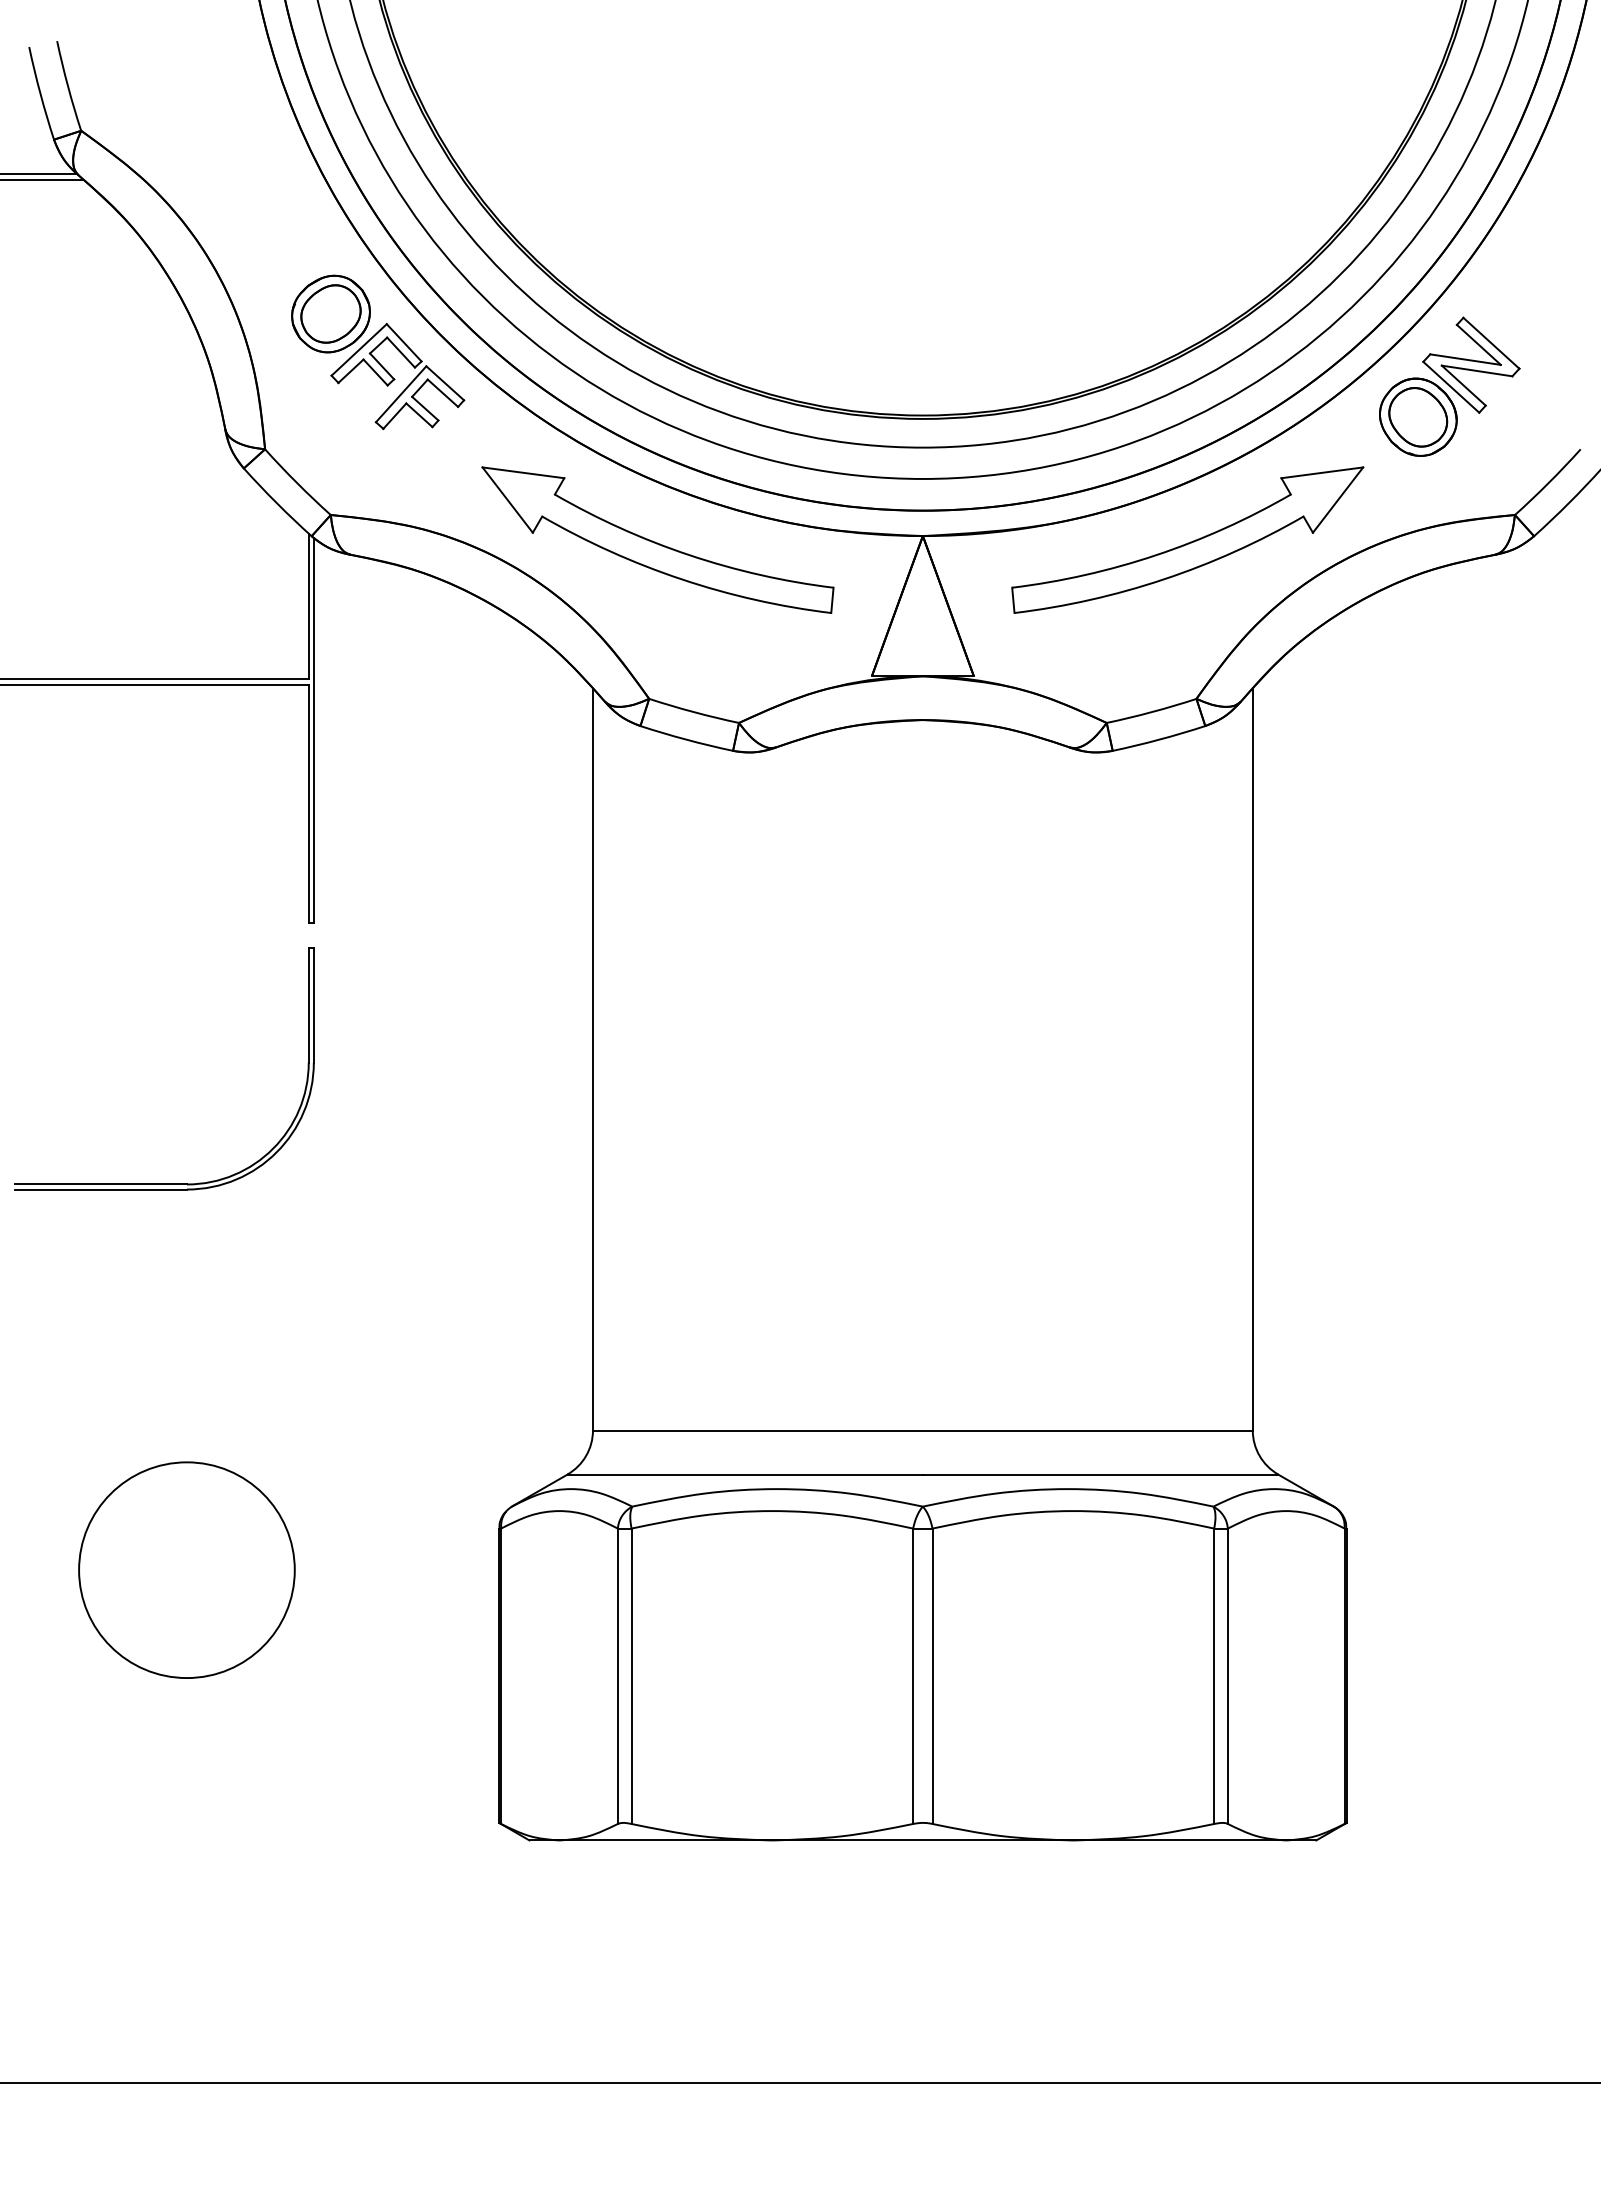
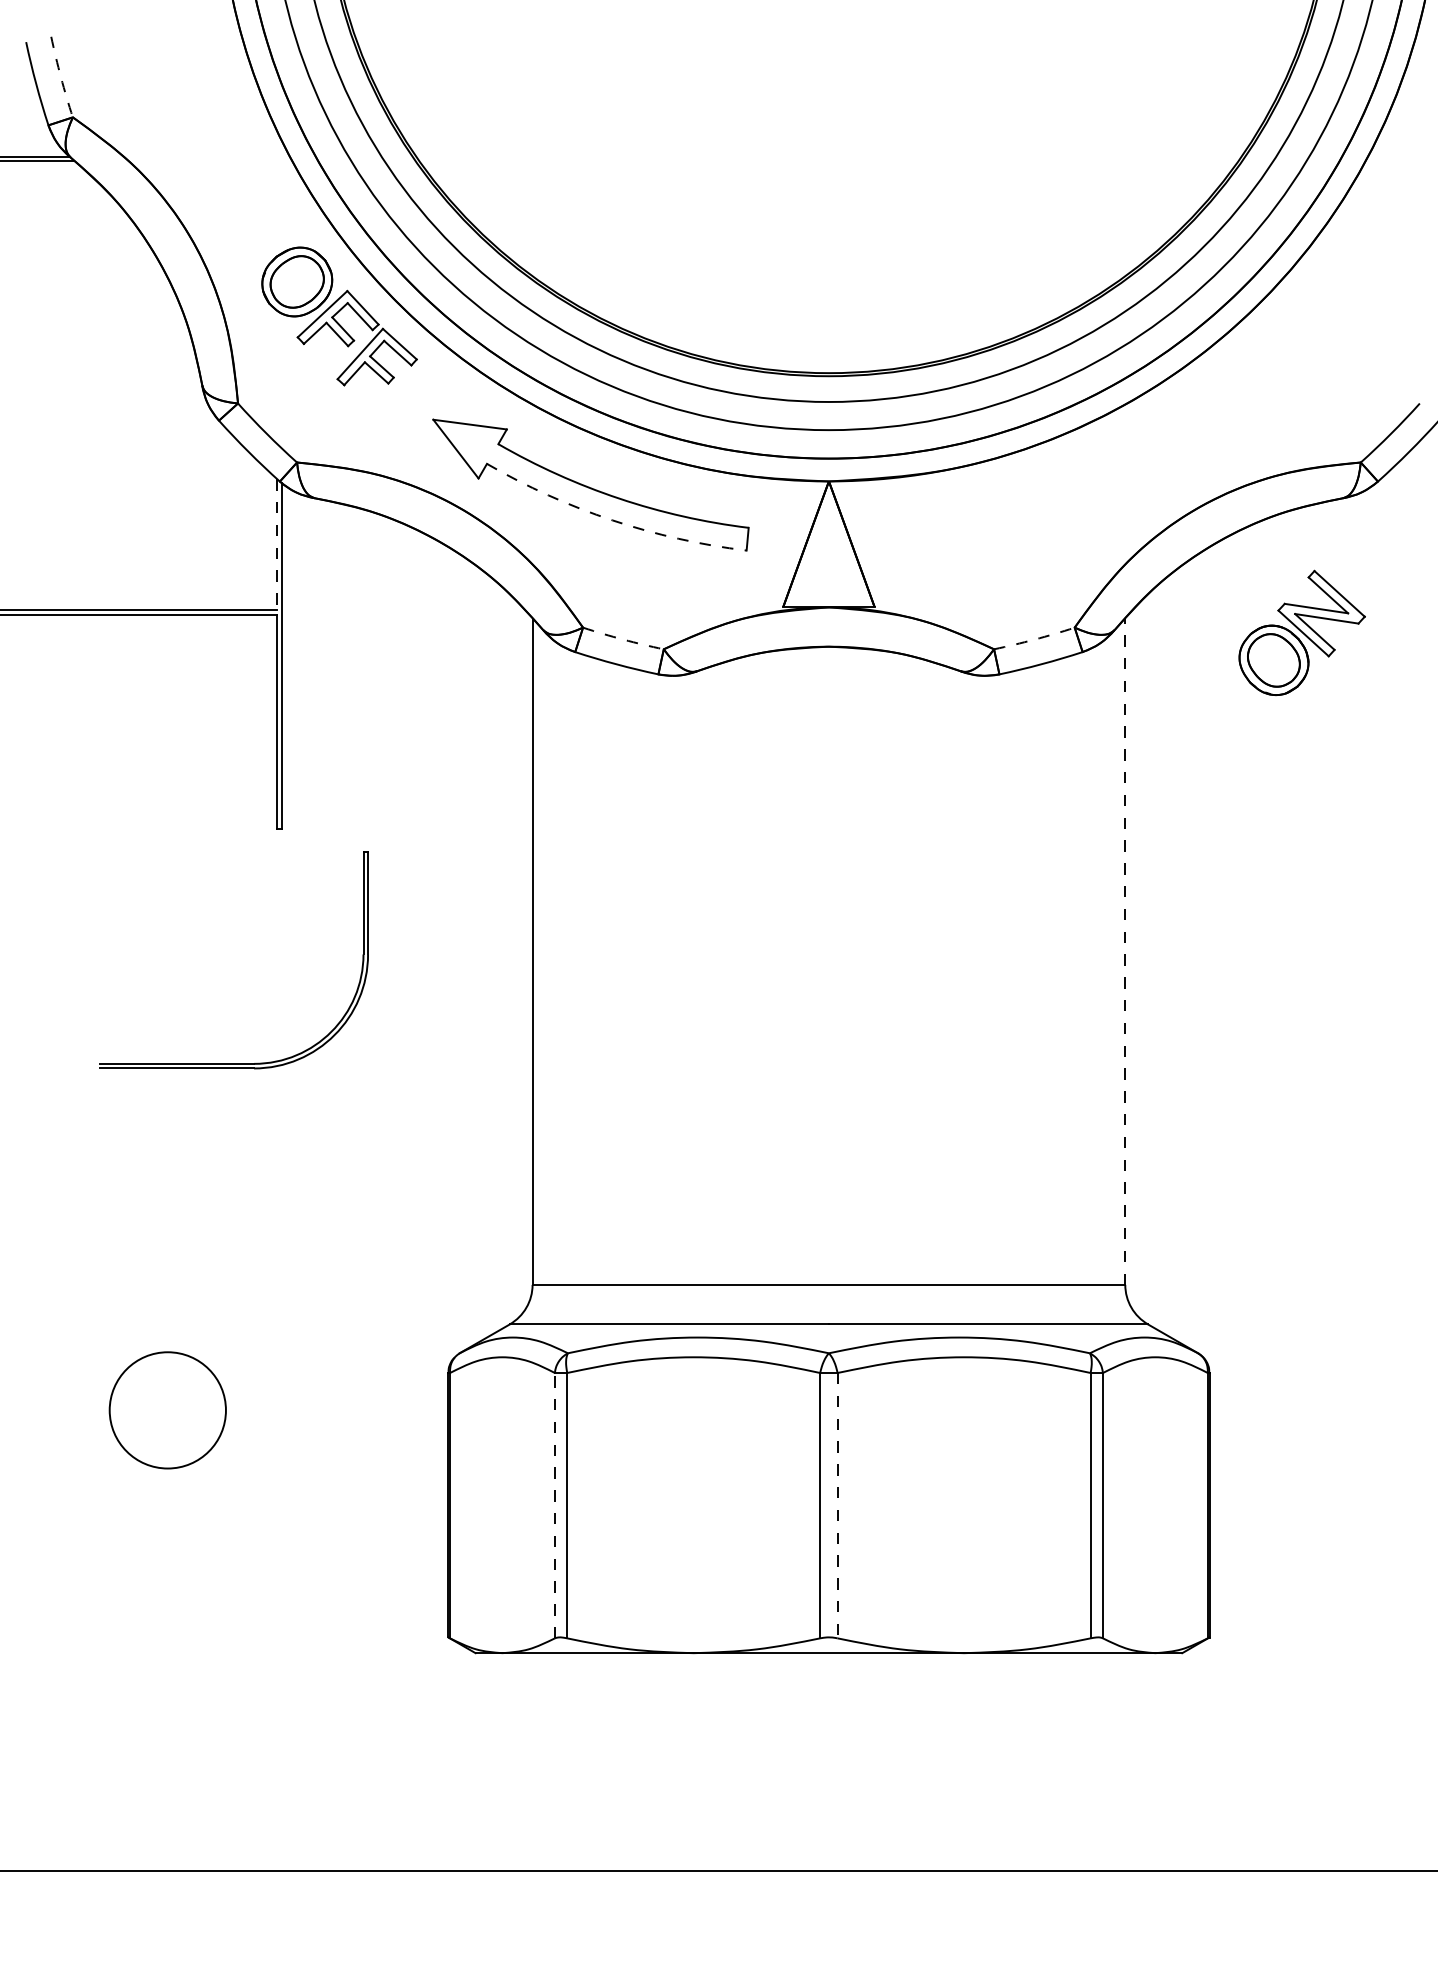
arc: (68, 86) -> (61, 77), solid -> dashed
part: (1449, 386) -> (1301, 632), moved
part: (1187, 539) -> (1066, 484), removed
arc: (681, 579) -> (612, 520), solid -> dashed
line: (308, 606) -> (277, 544), solid -> dashed
arc: (693, 712) -> (622, 639), solid -> dashed
arc: (1151, 712) -> (1034, 639), solid -> dashed
line: (1252, 1059) -> (1125, 951), solid -> dashed
part: (164, 1183) -> (233, 1063), moved
circle: (186, 1570) -> (167, 1410), size x0.6
line: (617, 1676) -> (554, 1505), solid -> dashed
line: (932, 1676) -> (837, 1505), solid -> dashed

